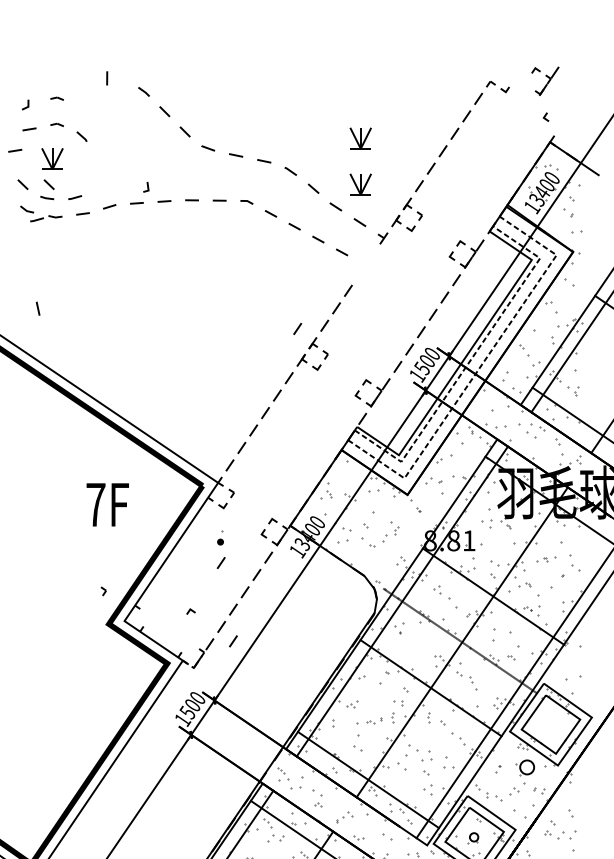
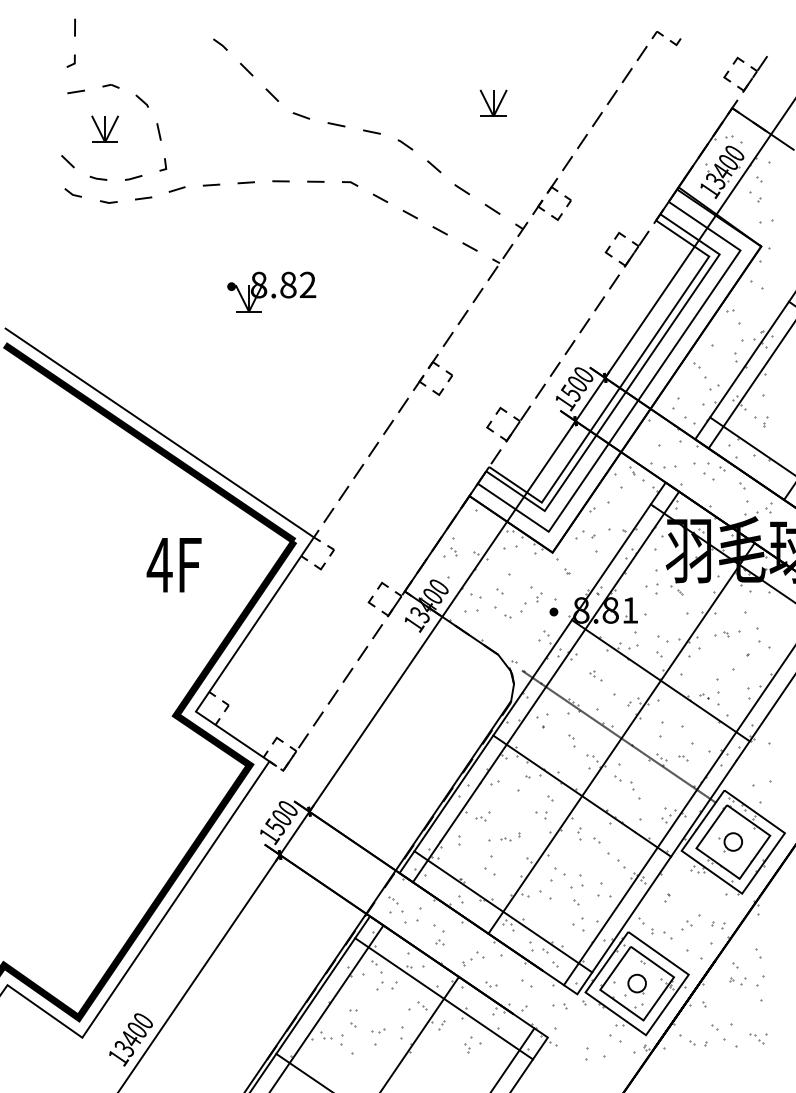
line: (106, 78) -> (74, 27), moved
part: (544, 80) -> (749, 73), moved
part: (56, 98) -> (110, 53), removed
line: (14, 150) -> (57, 118), removed
part: (360, 183) -> (493, 160), removed
line: (48, 184) -> (100, 161), removed
line: (147, 186) -> (164, 164), moved
line: (36, 219) -> (85, 205), removed
part: (366, 264) -> (500, 262), added
part: (184, 287) -> (271, 291), added
line: (37, 308) -> (158, 131), moved
line: (297, 328) -> (413, 342), removed
line: (470, 359) -> (632, 382), dashed -> solid
line: (480, 366) -> (644, 390), dashed -> solid
text: (95, 505) -> (159, 565), 7F -> 4F
part: (220, 538) -> (553, 607), moved
line: (221, 563) -> (317, 638), removed
part: (524, 585) -> (699, 666), removed
part: (103, 591) -> (225, 706), moved
part: (441, 592) -> (595, 675), size x0.62
line: (190, 610) -> (277, 739), moved
line: (232, 640) -> (332, 736), removed
part: (422, 644) -> (571, 740), added
part: (393, 717) -> (534, 833), removed
part: (524, 767) -> (730, 842), moved
part: (554, 835) -> (737, 981), size x0.71
part: (473, 837) -> (635, 984), size x1.67

